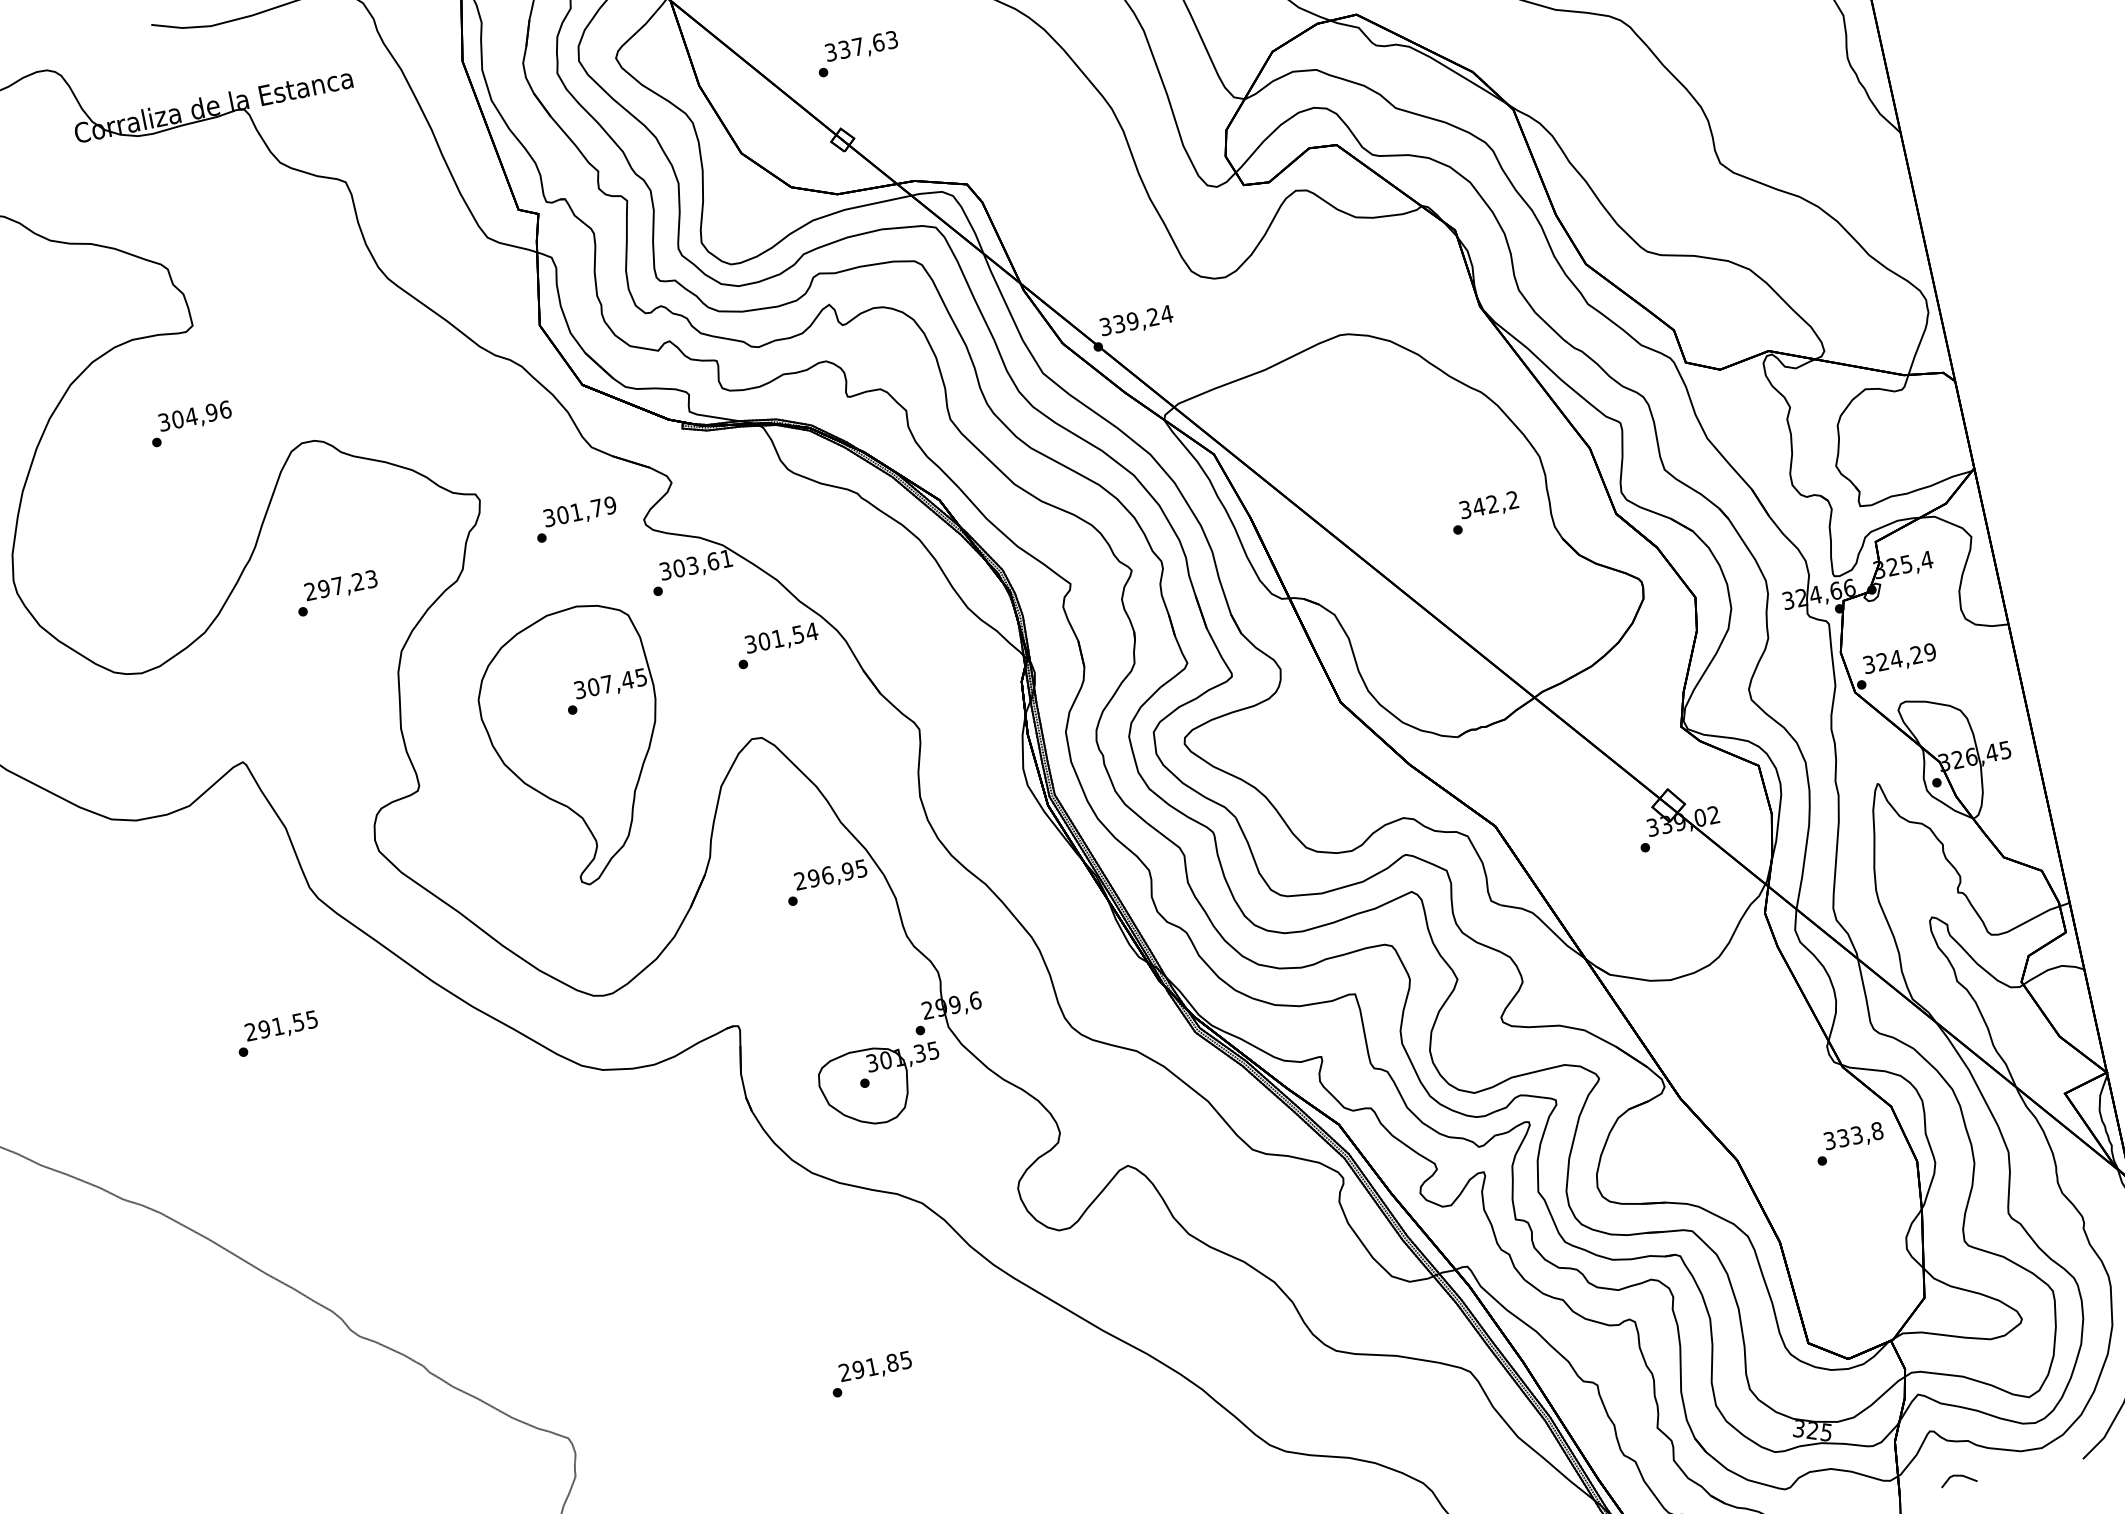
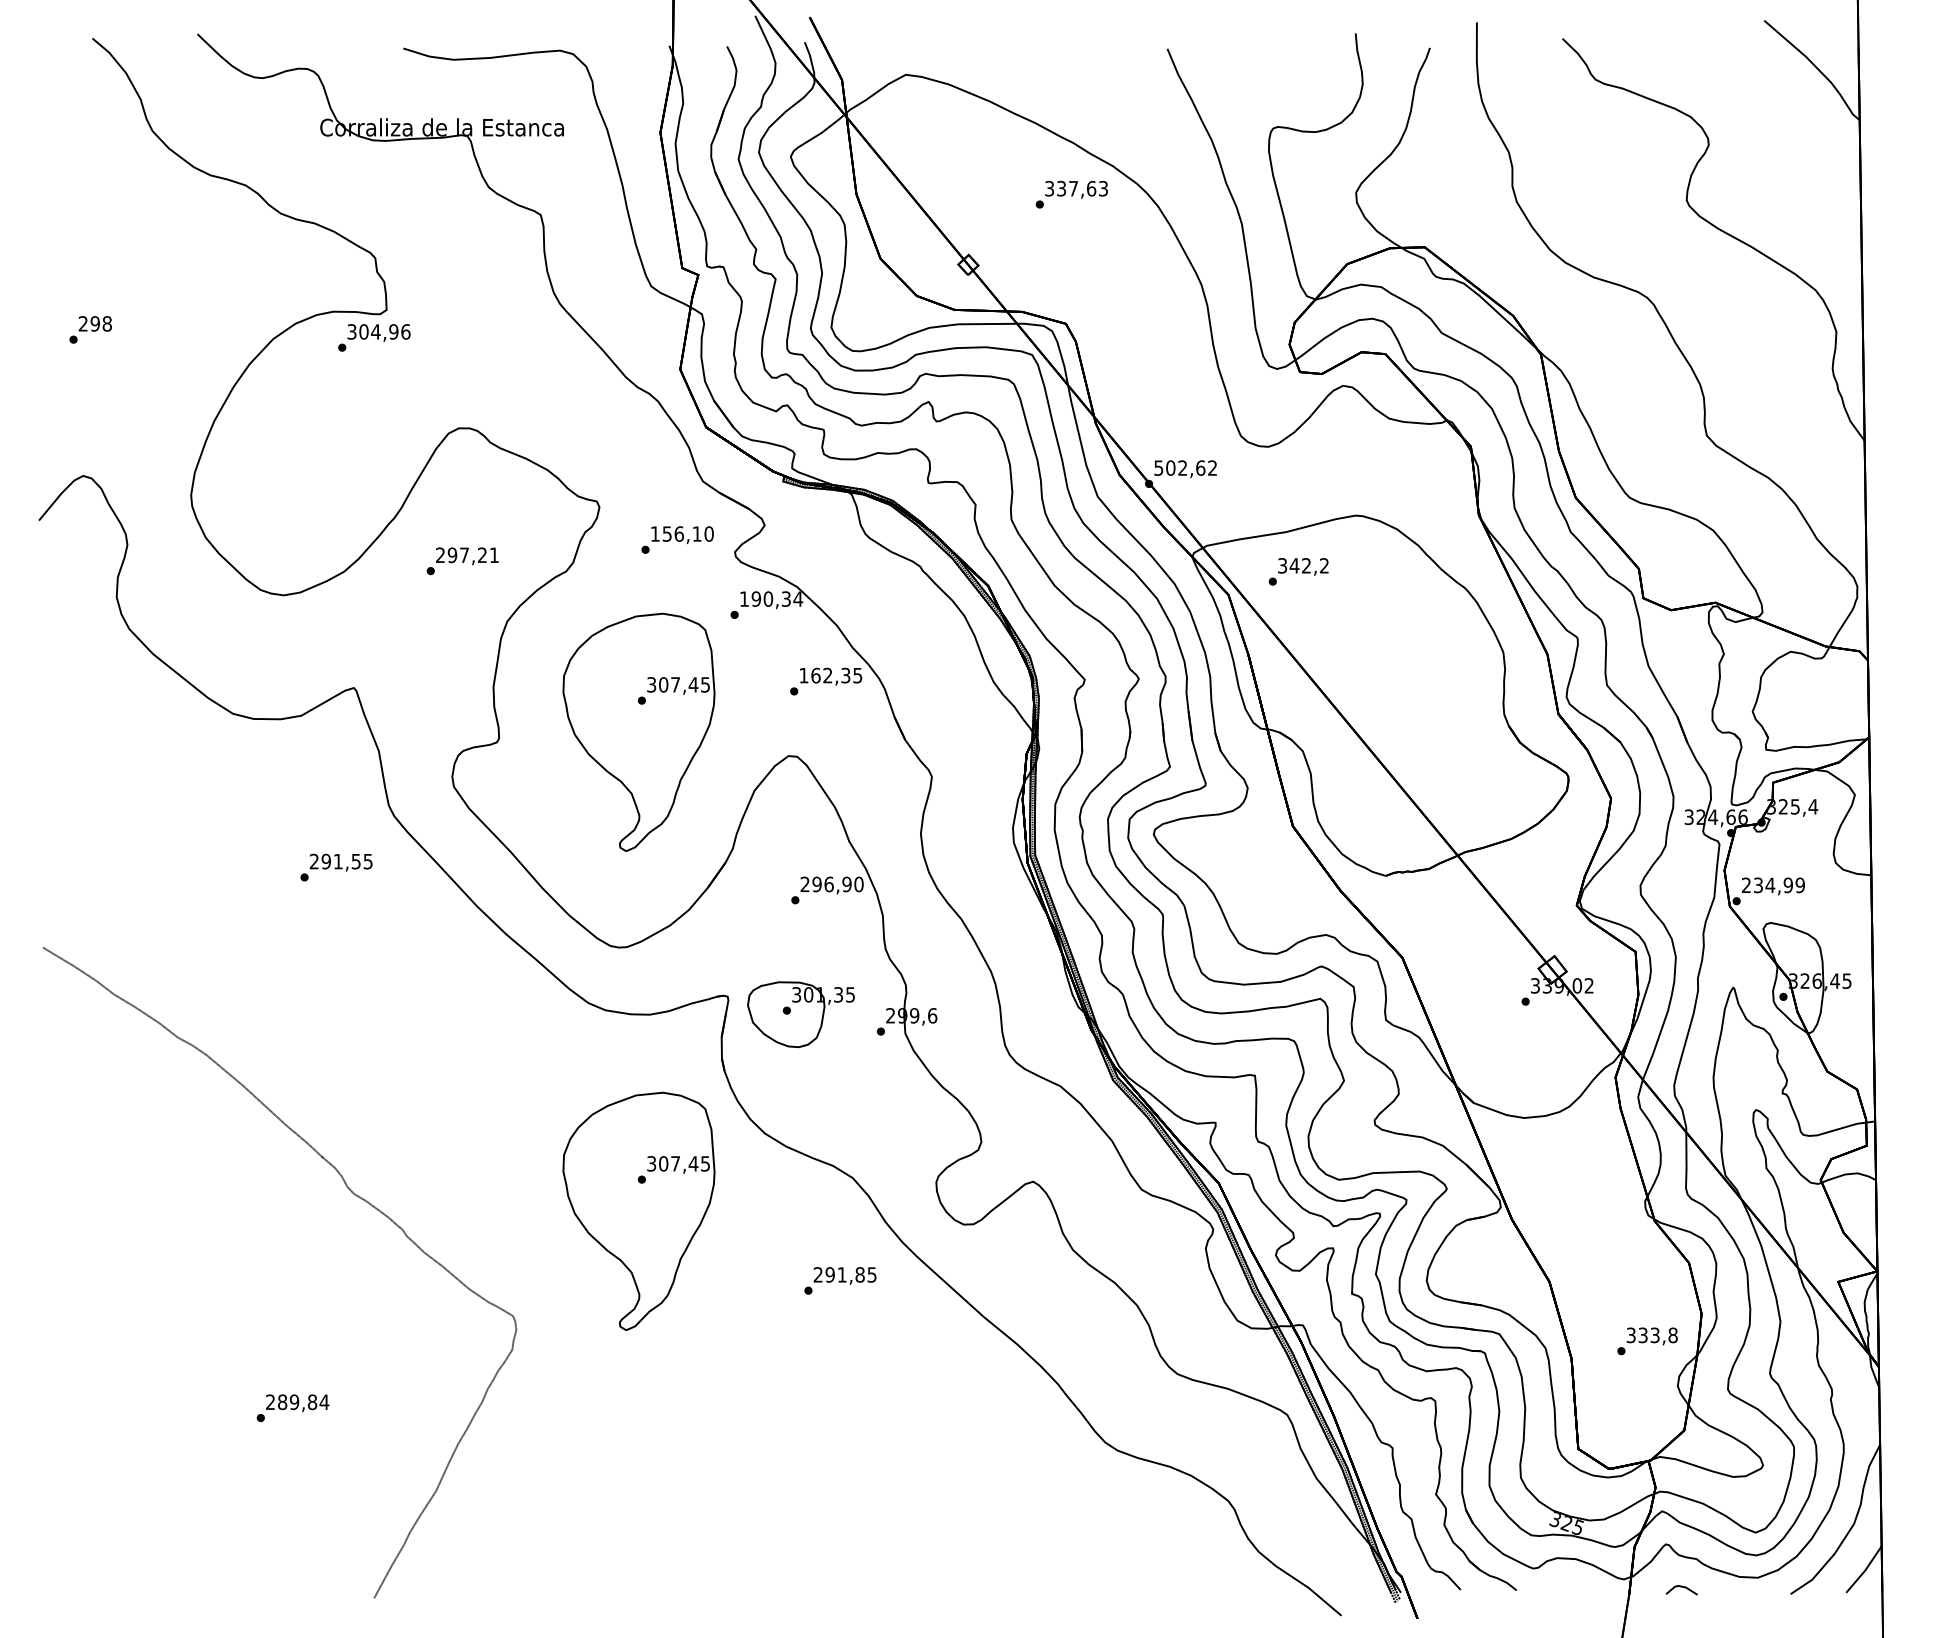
text: (857, 53) -> (1071, 194), moved
text: (1135, 319) -> (1185, 467), 339,24 -> 502,62
text: (191, 423) -> (374, 337), moved
text: (579, 511) -> (681, 533), 301,79 -> 156,10
text: (1484, 512) -> (1298, 571), moved
text: (696, 564) -> (771, 598), 303,61 -> 190,34
text: (371, 579) -> (494, 555), 297,23 -> 297,21
text: (780, 637) -> (830, 675), 301,54 -> 162,35
text: (1893, 659) -> (1767, 885), 324,29 -> 234,99
text: (860, 868) -> (858, 884), 296,95 -> 296,90
text: (277, 1033) -> (336, 867), moved
part: (881, 1084) -> (800, 1014), moved
text: (1849, 1144) -> (1647, 1341), moved
part: (686, 1289) -> (638, 1210), added
text: (871, 1373) -> (840, 1280), moved

